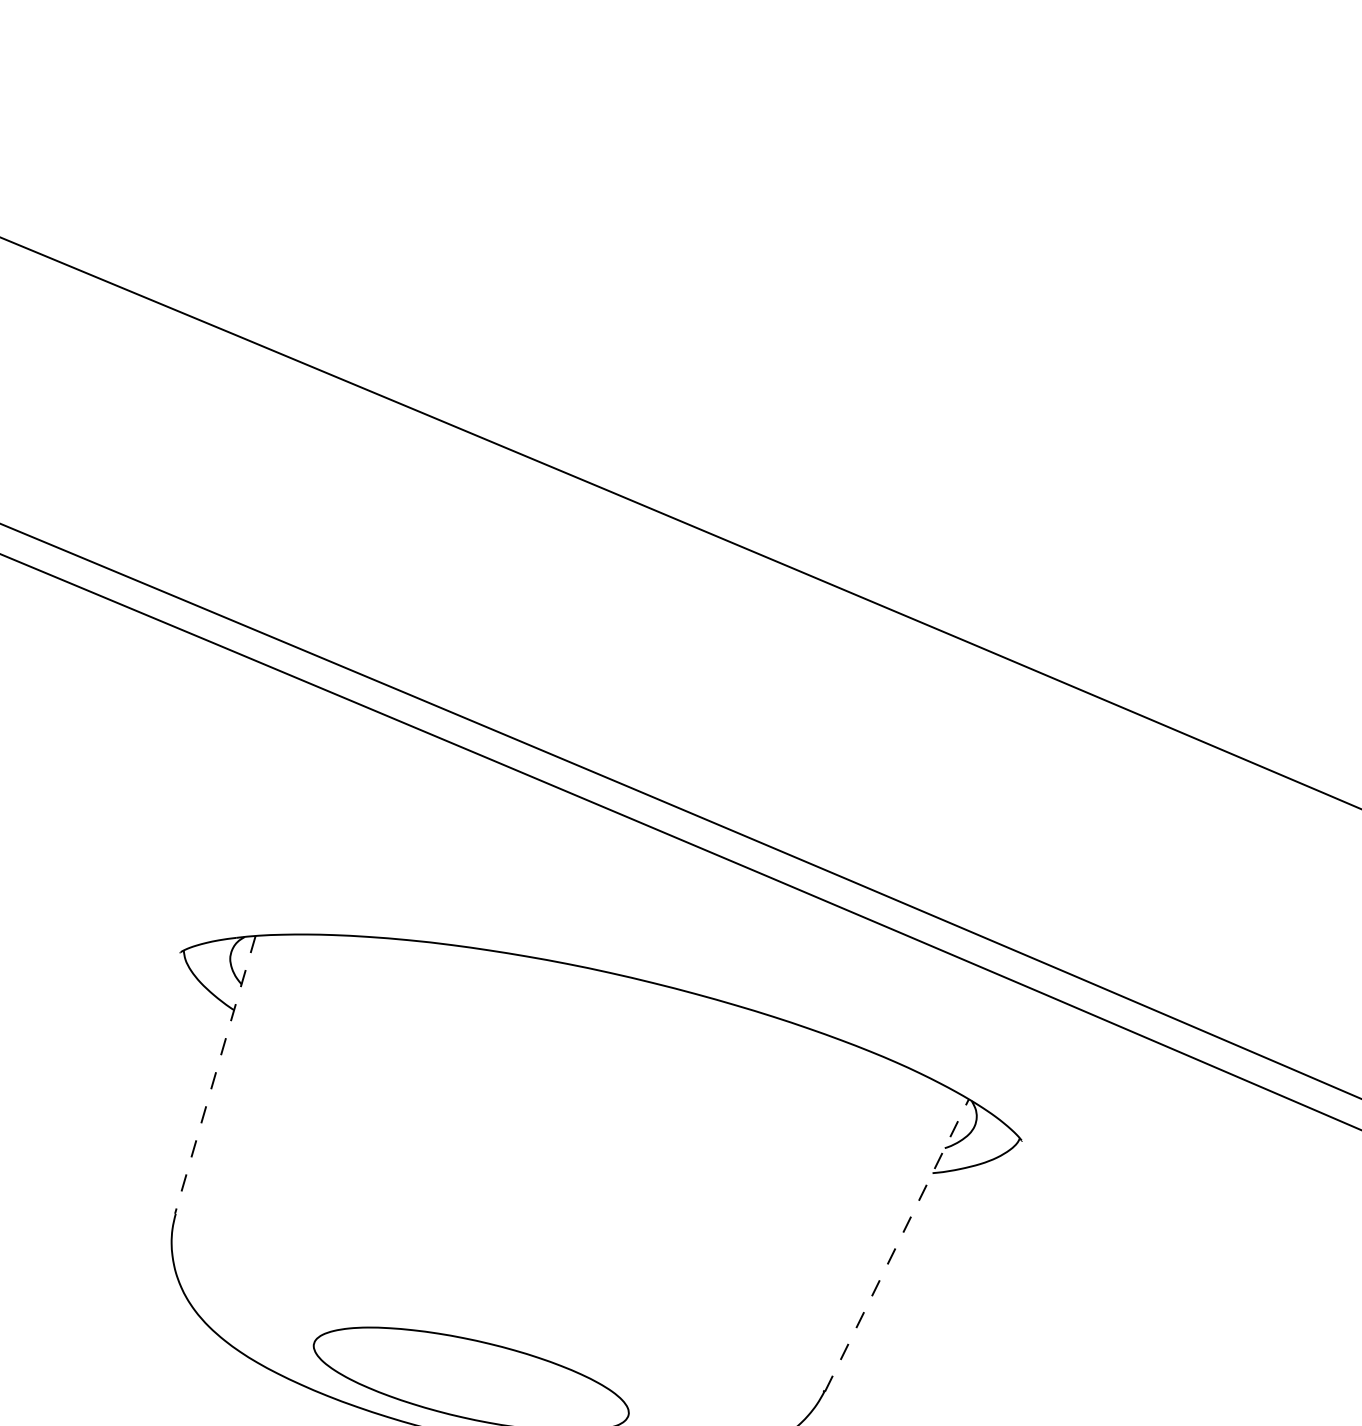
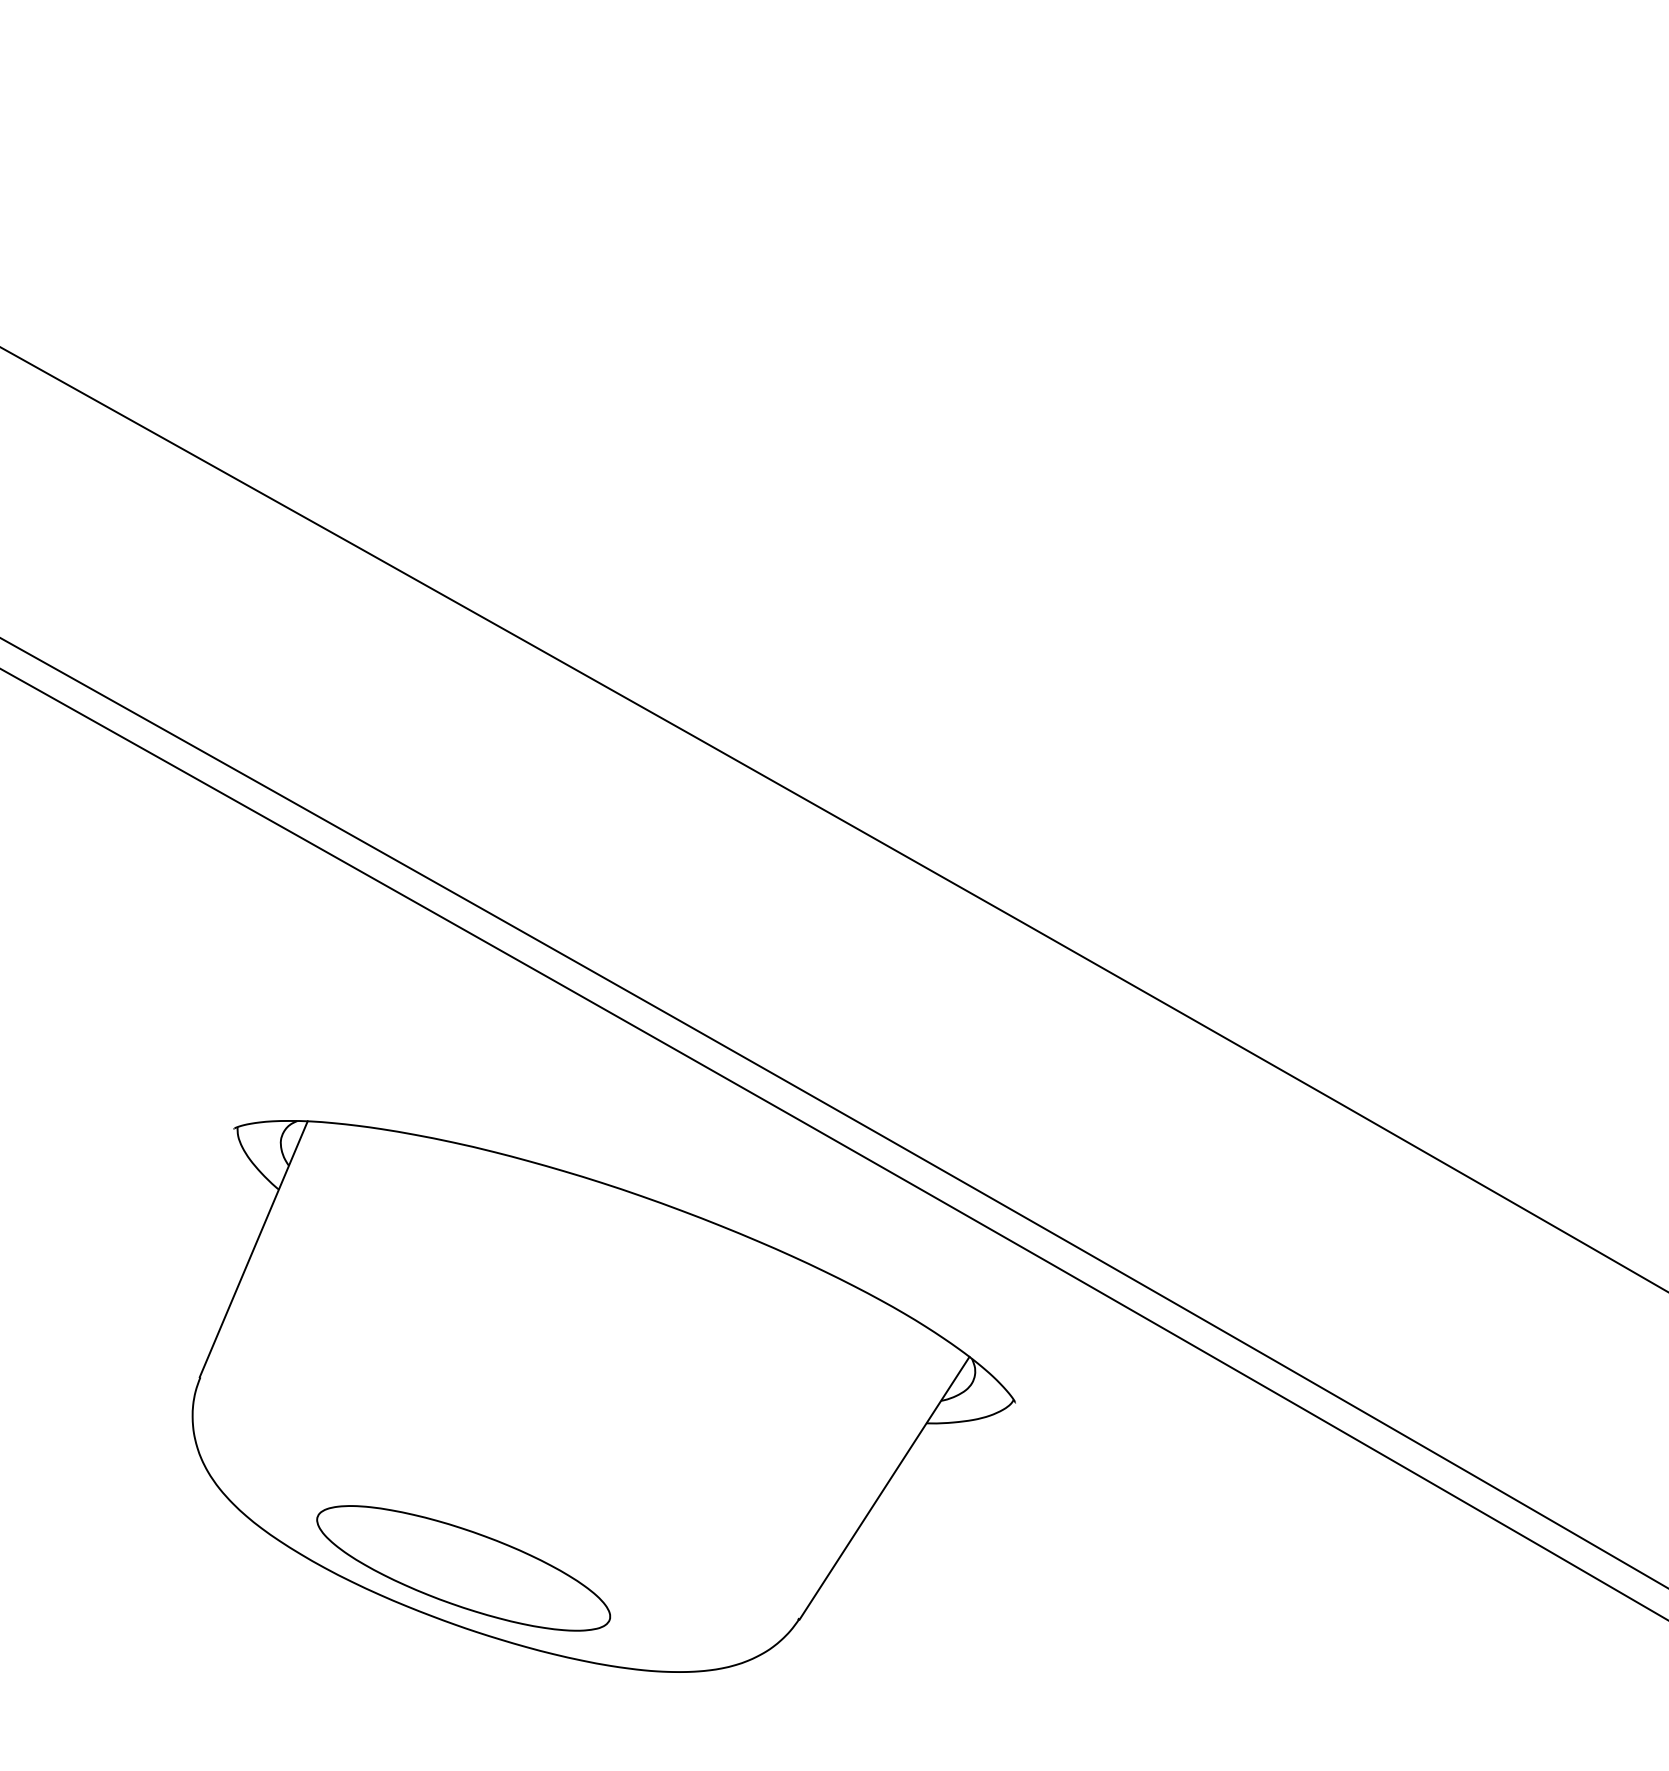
line: (215, 1075) -> (253, 1249), dashed -> solid
line: (896, 1244) -> (884, 1487), dashed -> solid

